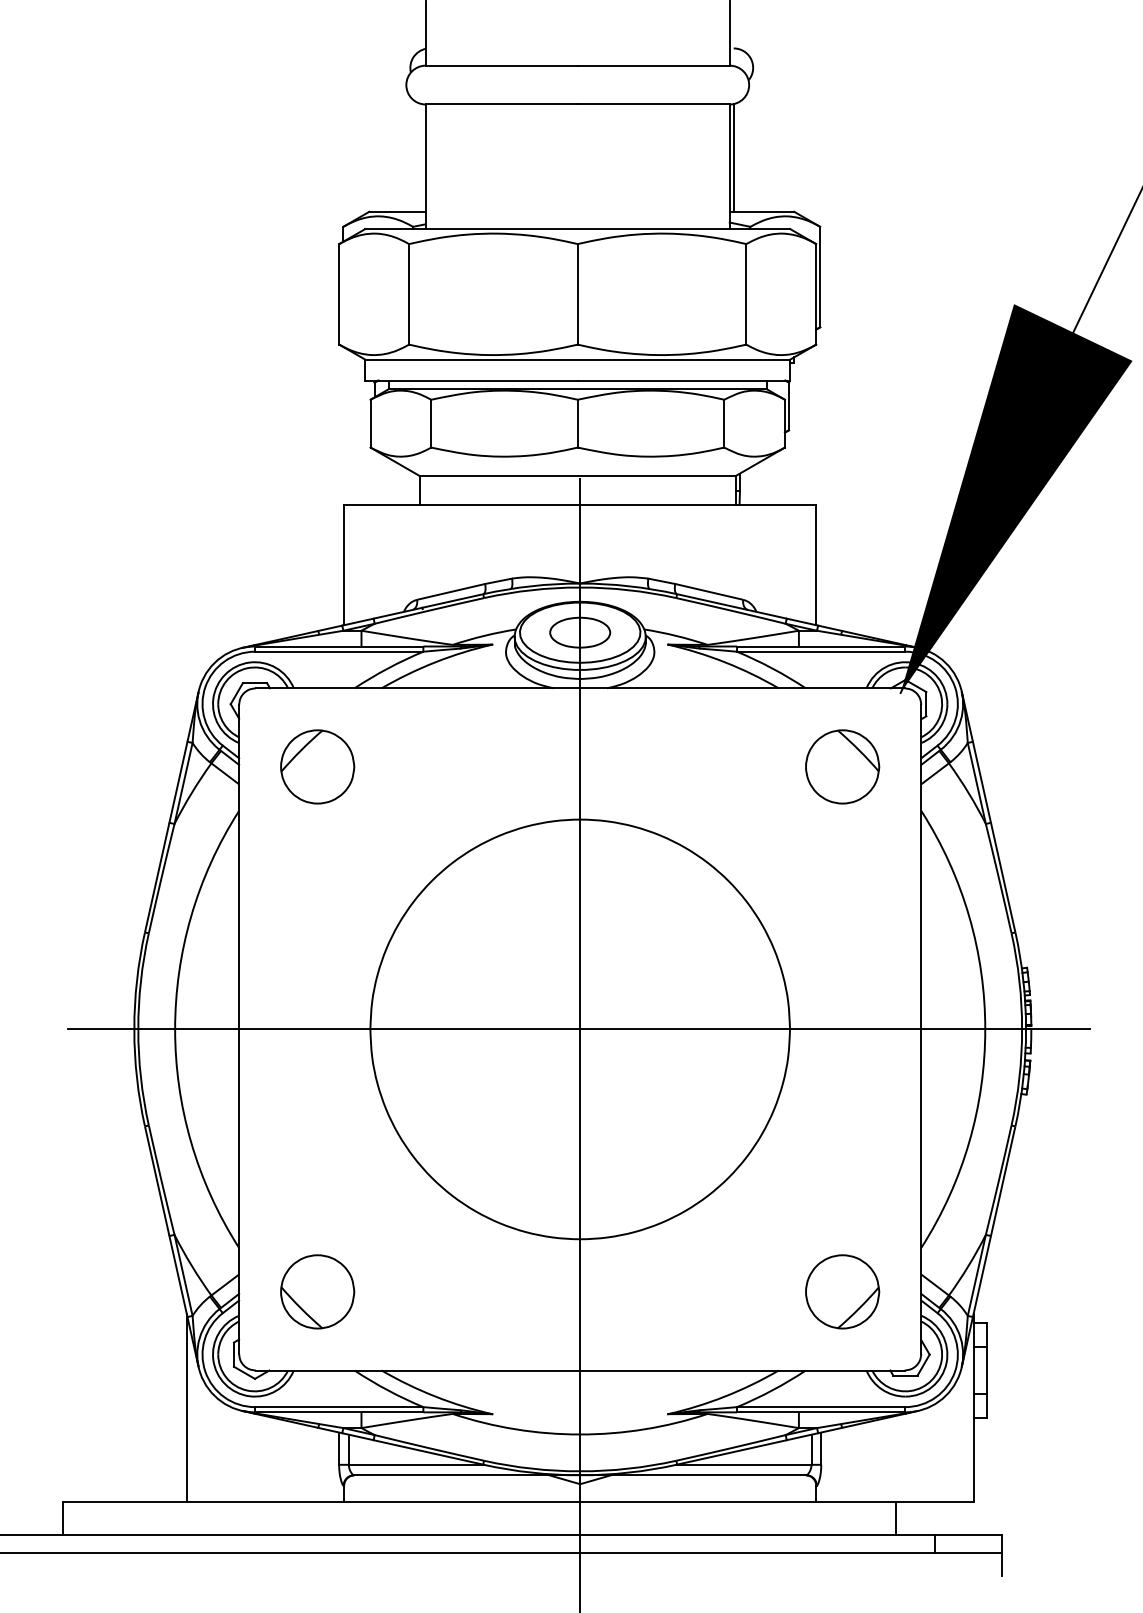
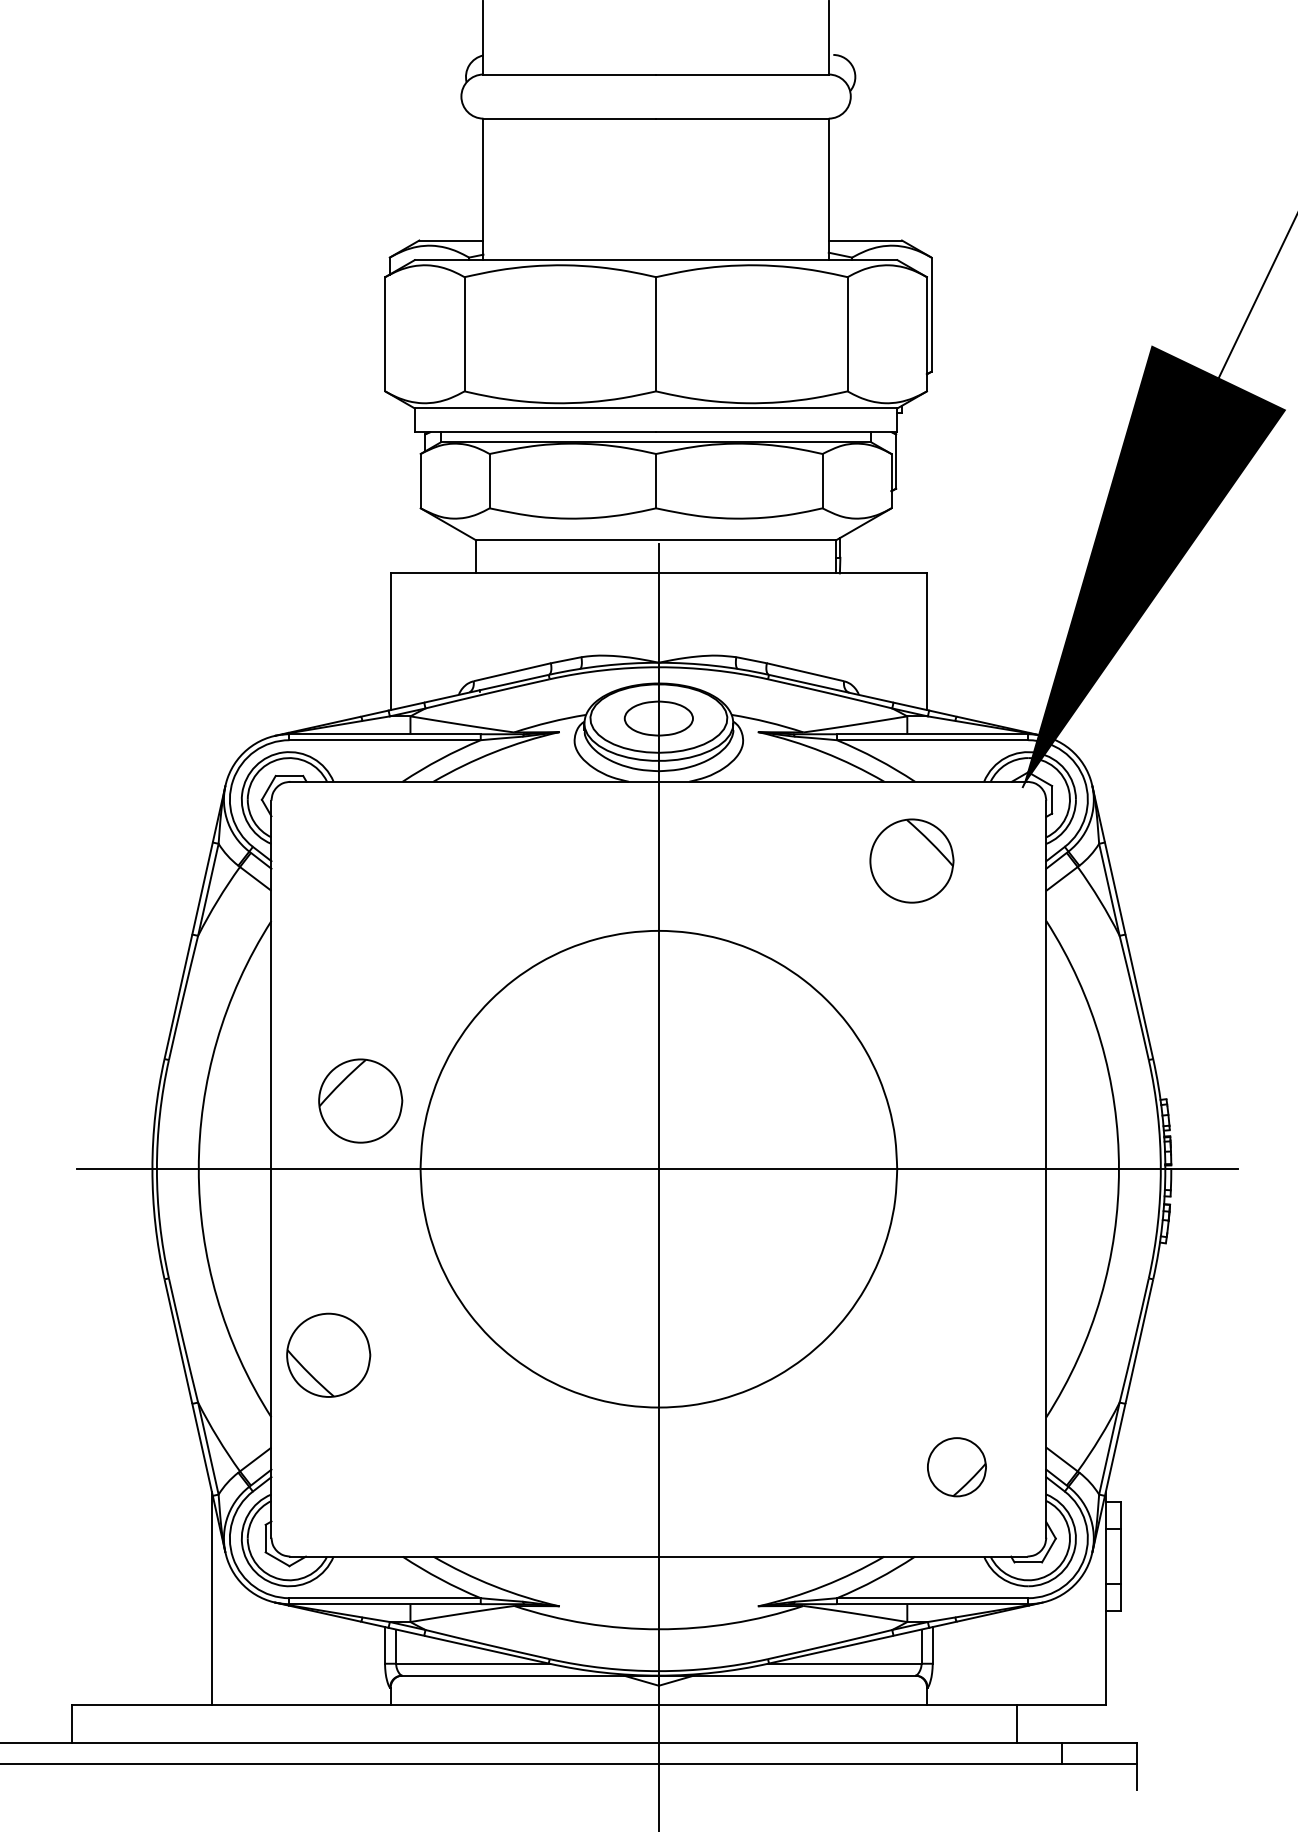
line: (733, 158) -> (833, 179), removed
part: (317, 766) -> (360, 1100), moved
part: (842, 766) -> (911, 860), moved
part: (317, 1291) -> (328, 1354), moved
part: (842, 1291) -> (956, 1466), size x0.7

